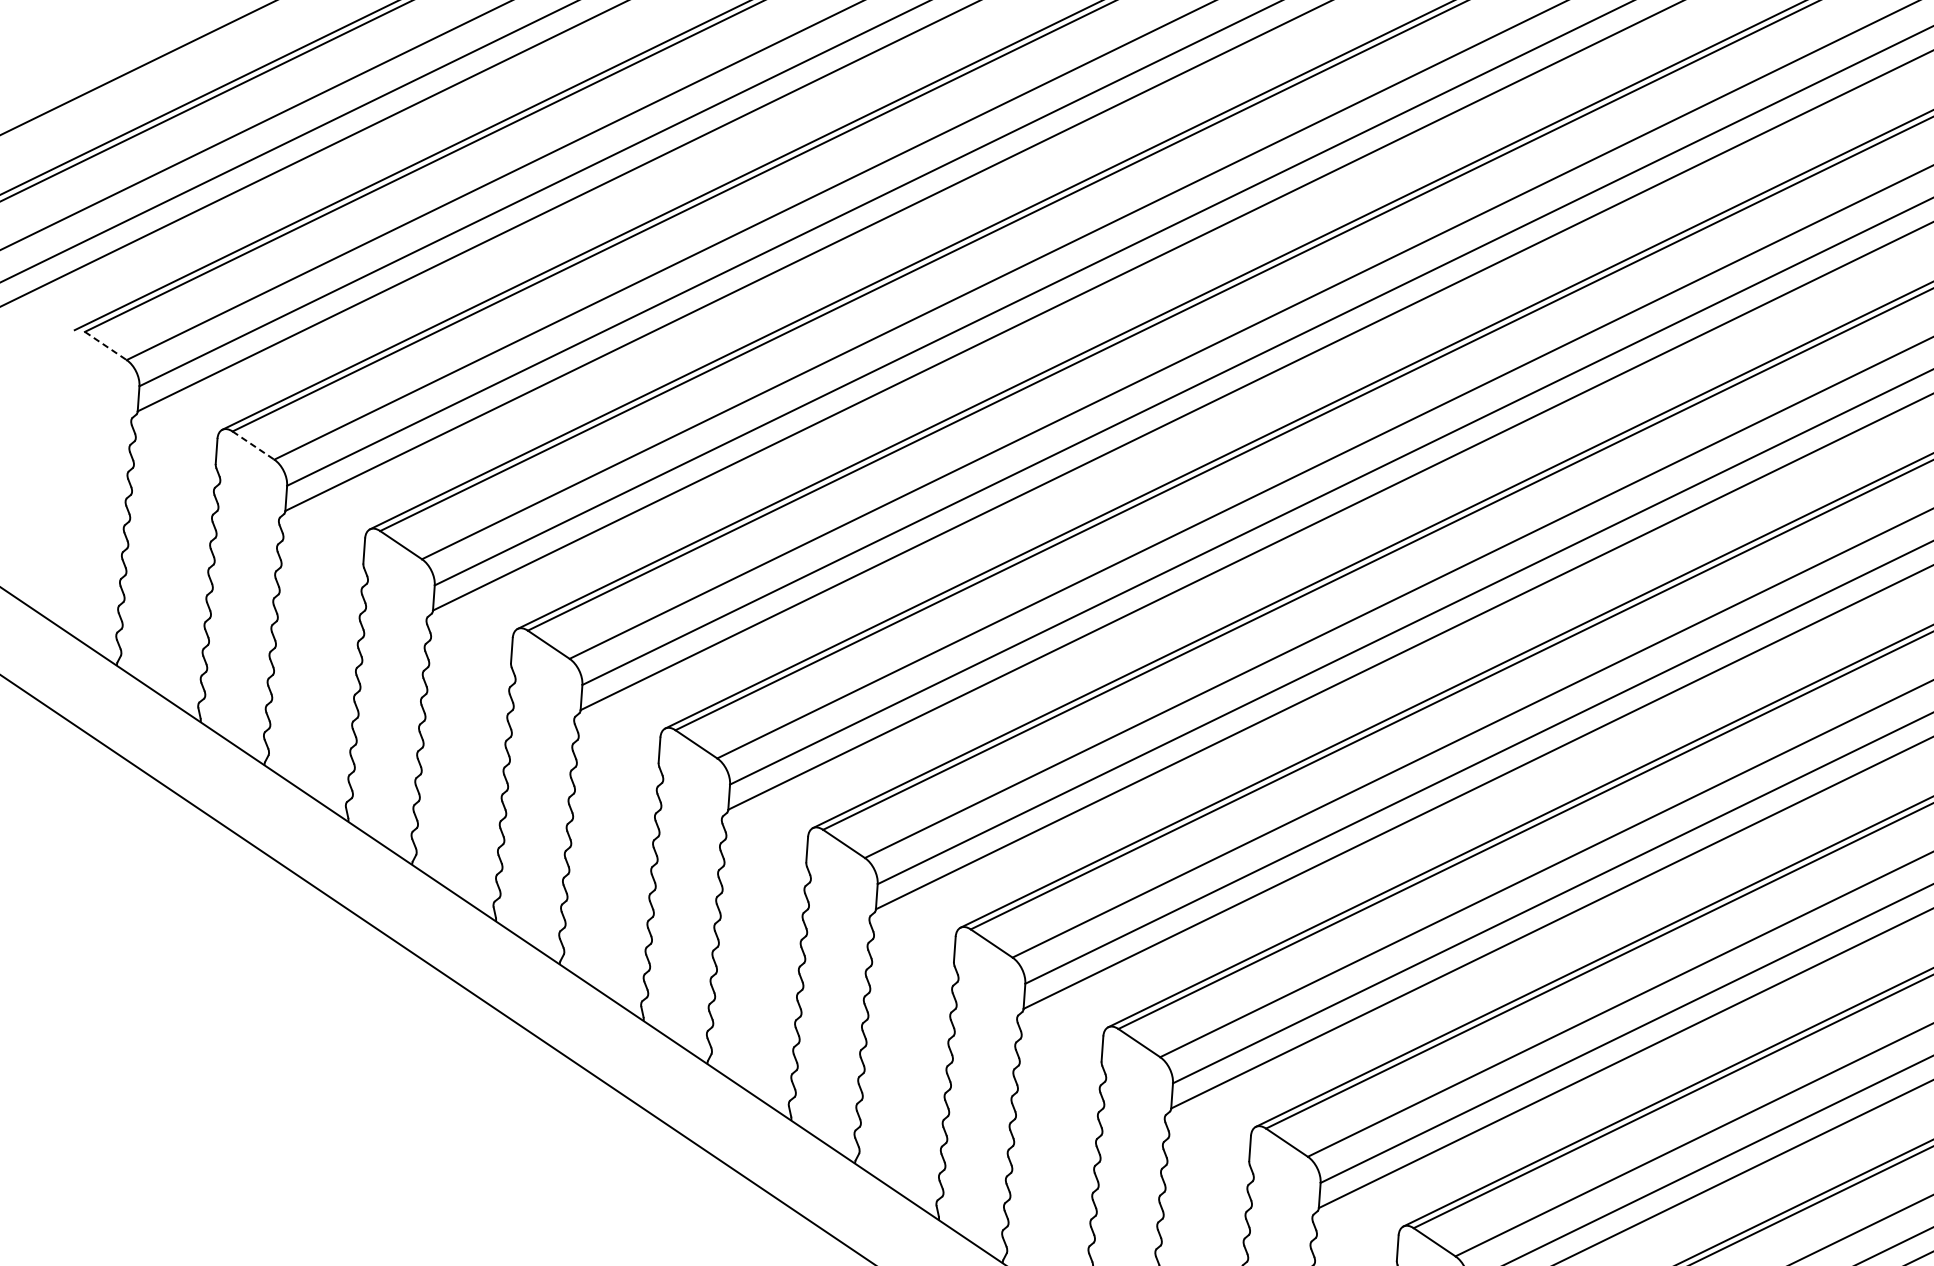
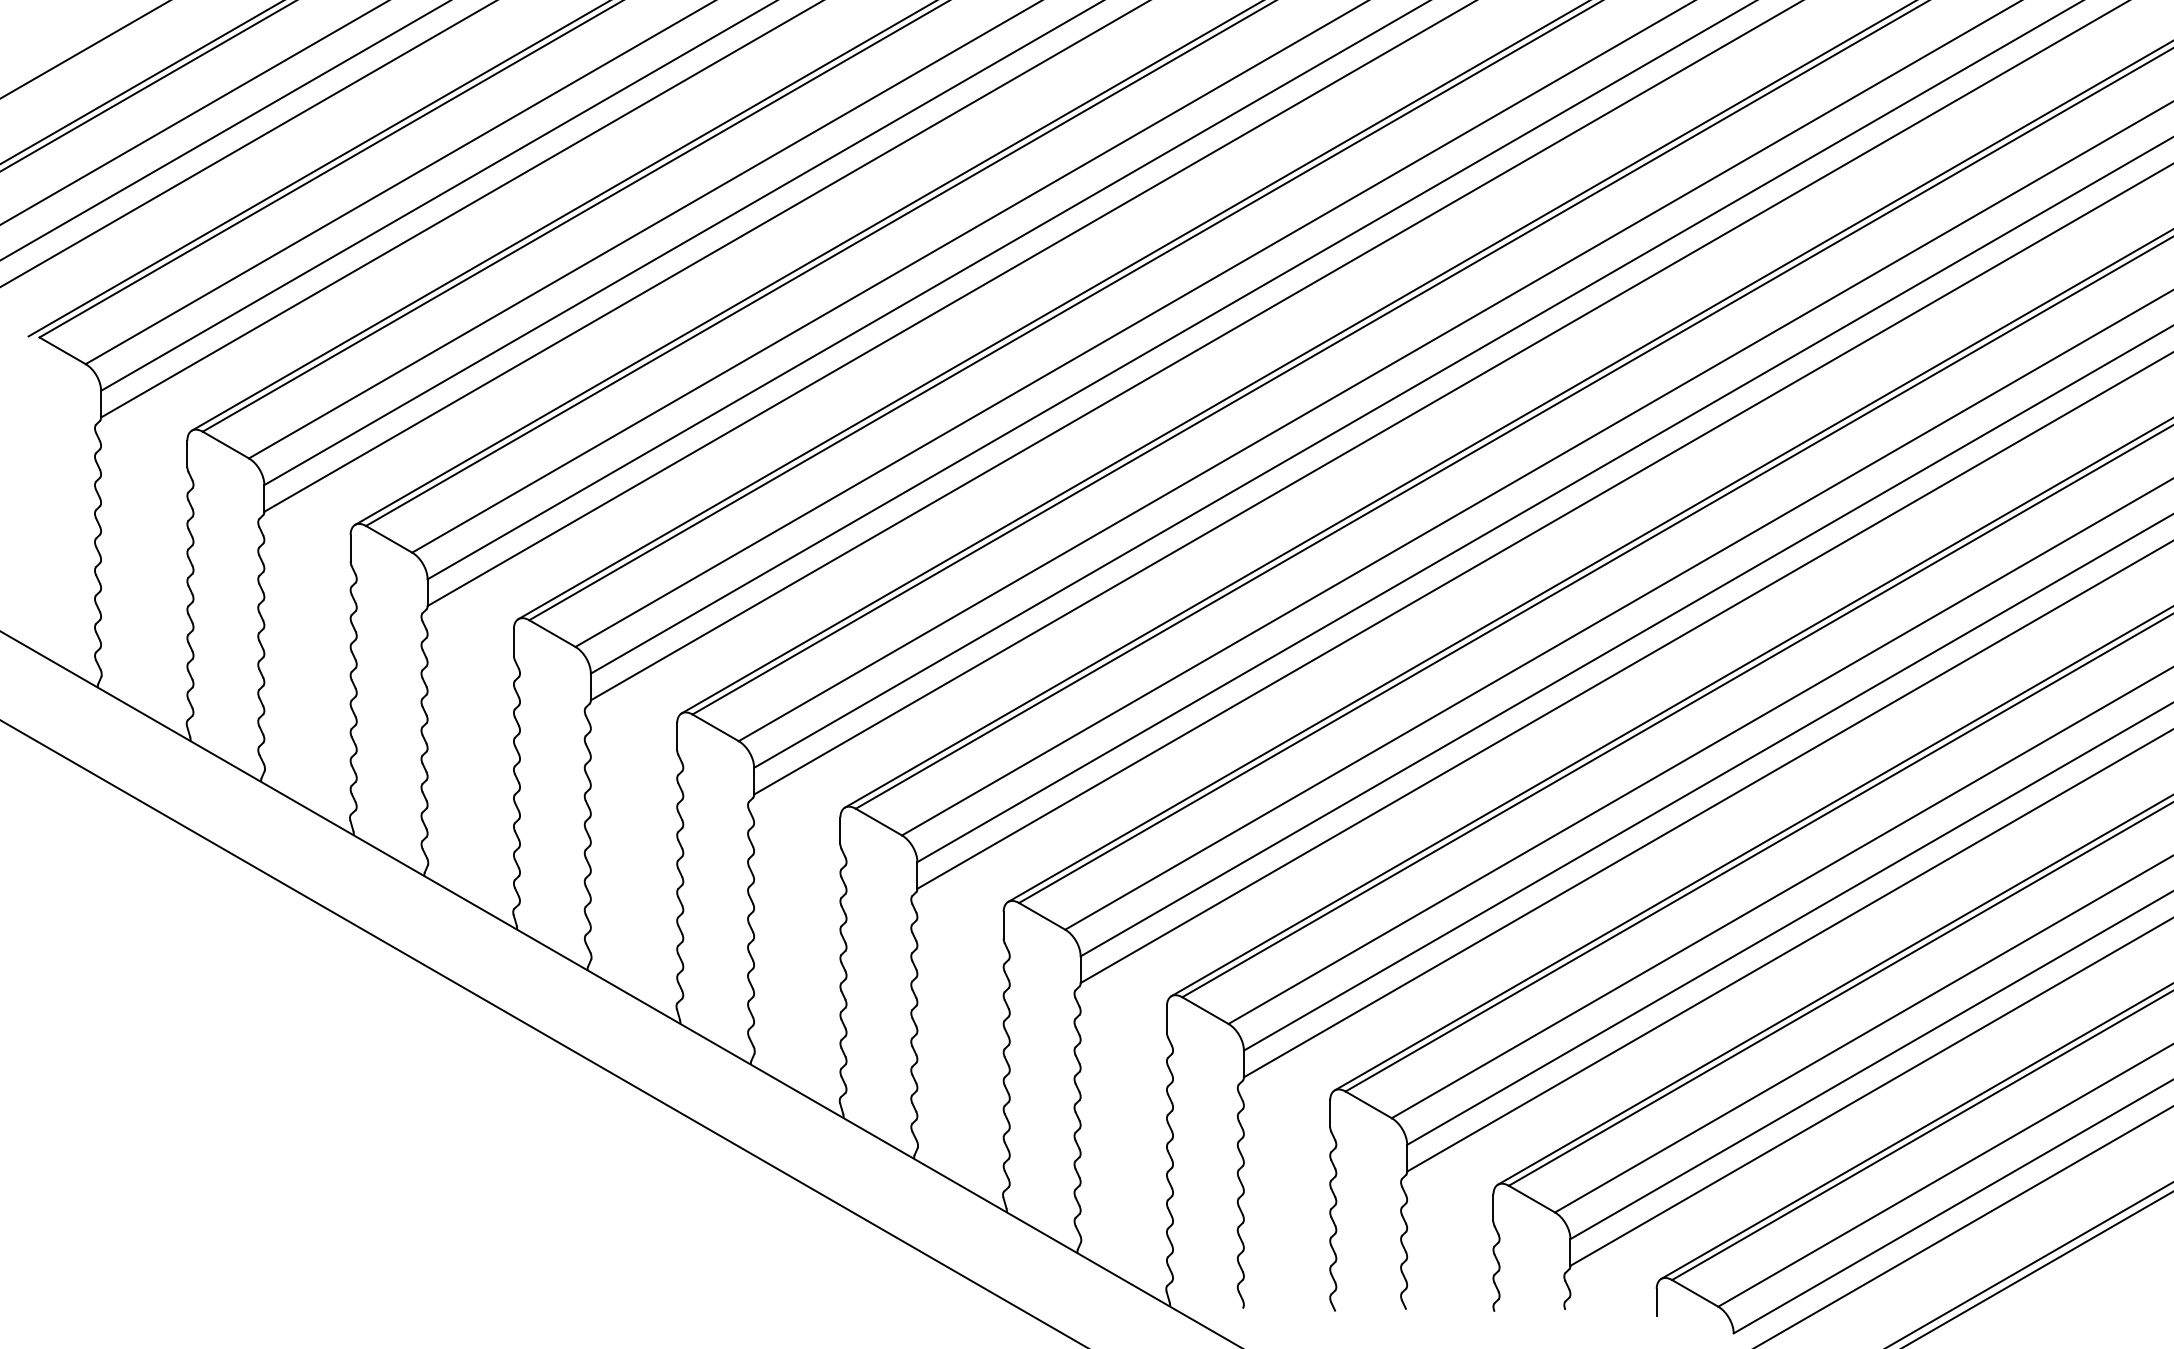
line: (105, 345) -> (62, 350), dashed -> solid
line: (253, 445) -> (225, 445), dashed -> solid

